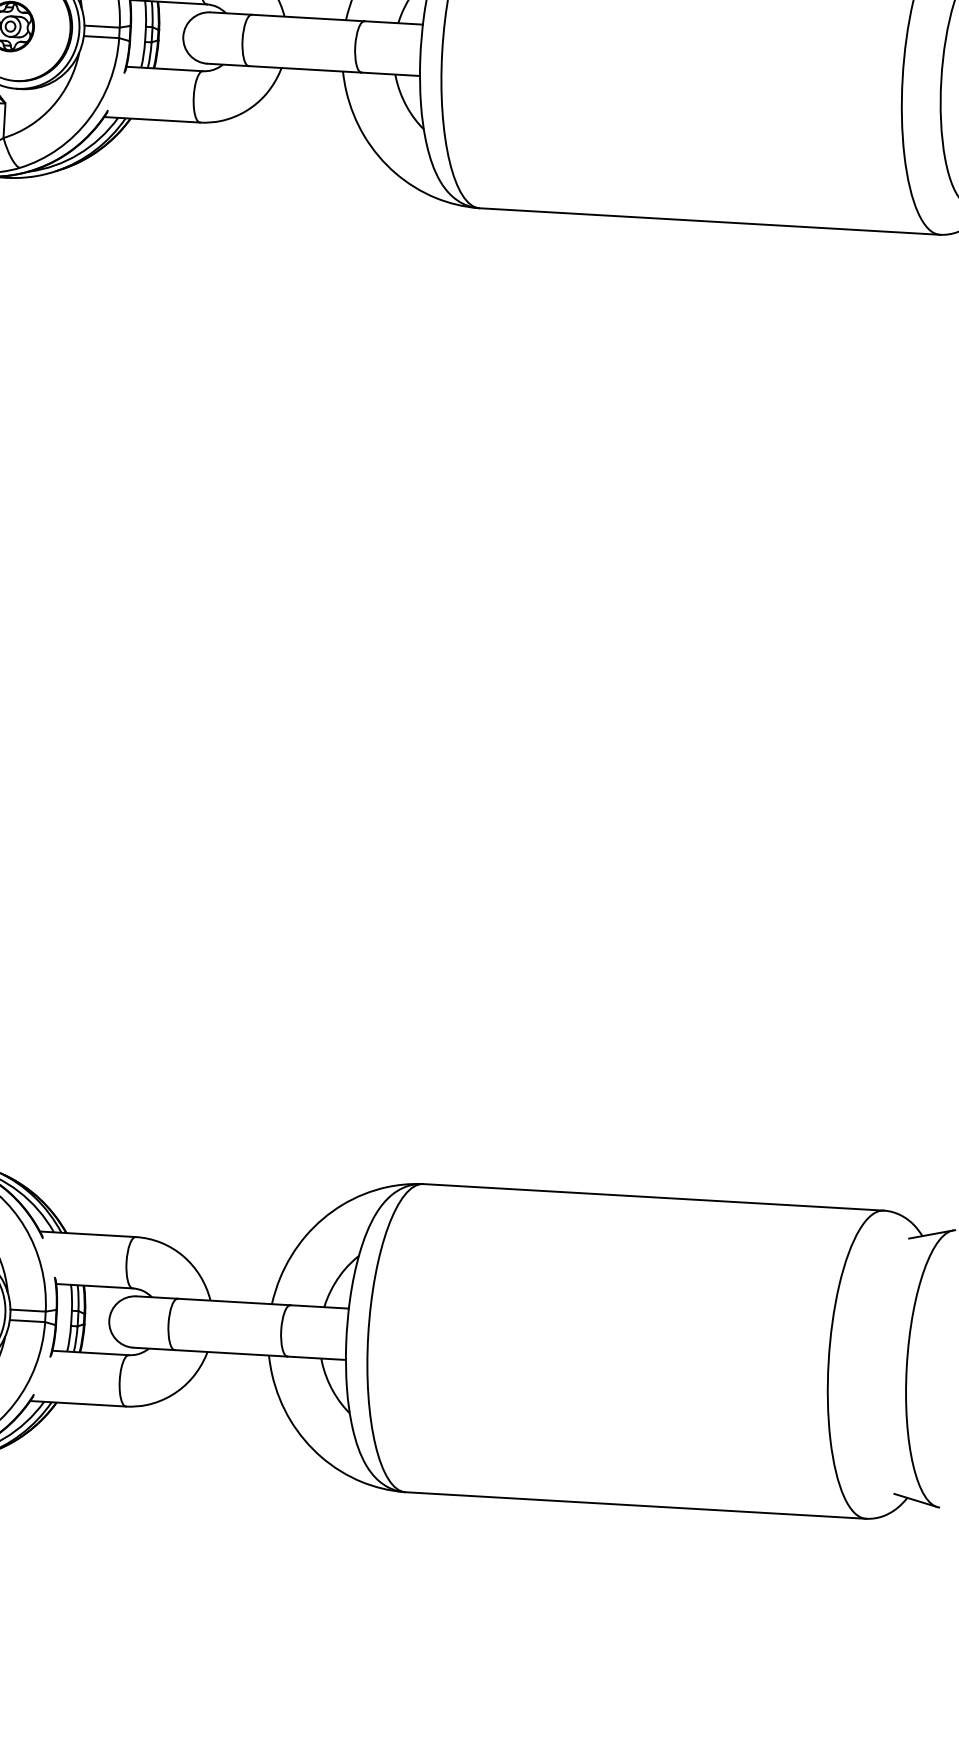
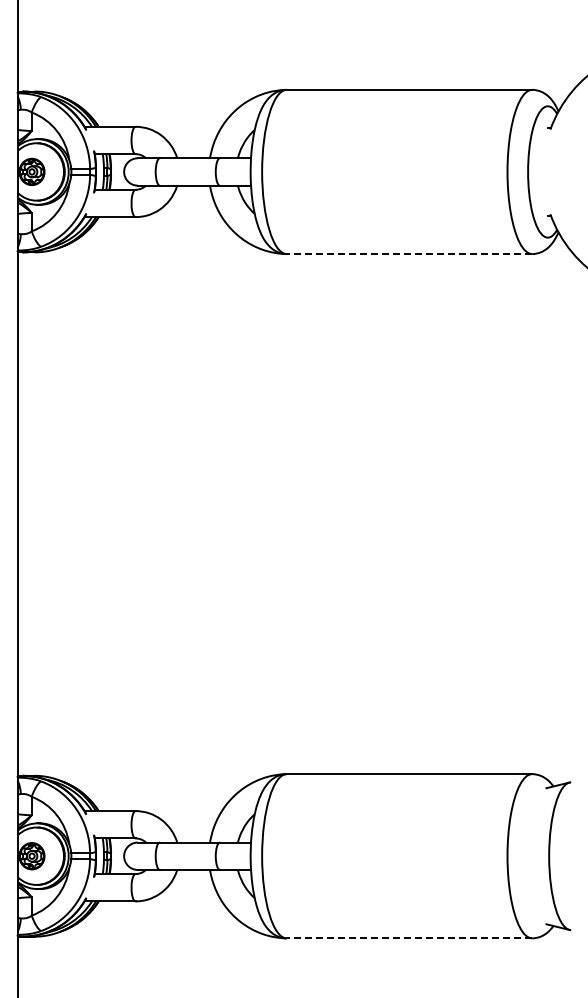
line: (709, 222) -> (409, 254), solid -> dashed
line: (635, 1505) -> (409, 938), solid -> dashed

